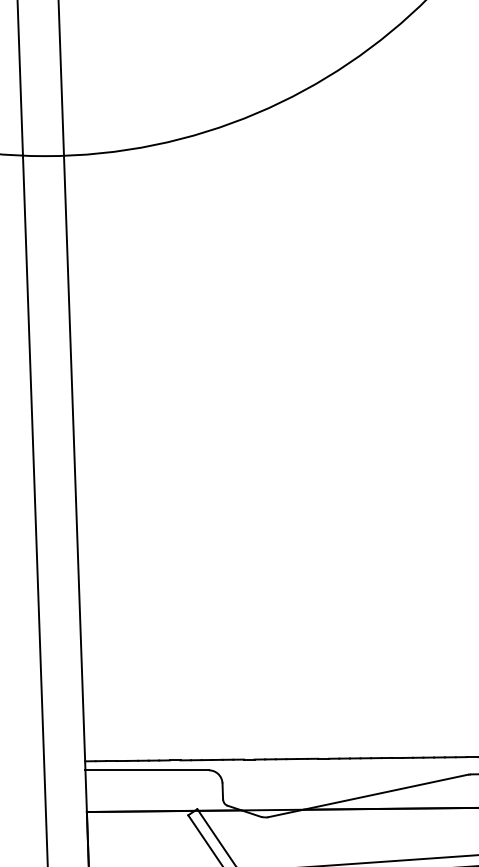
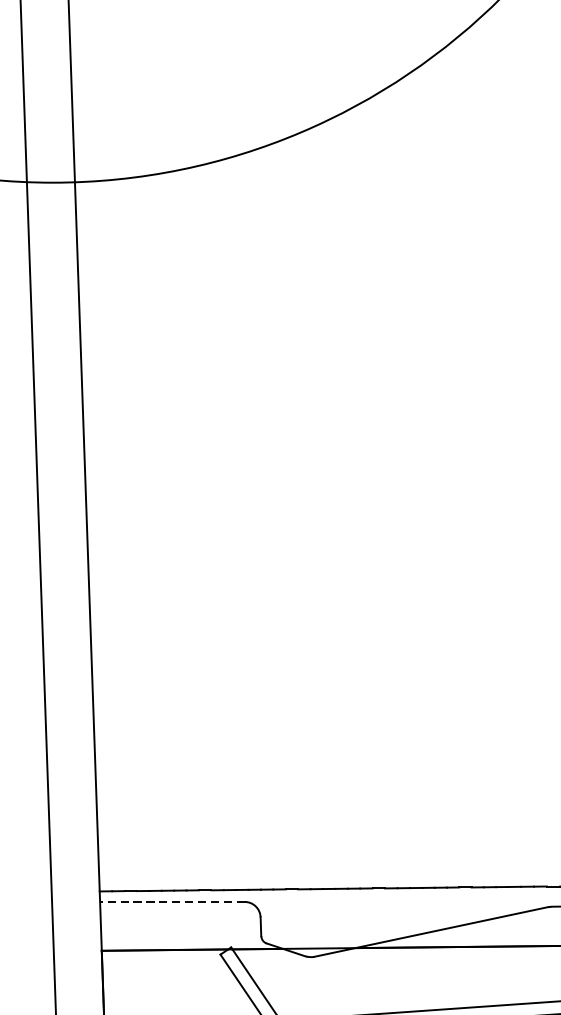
line: (147, 770) -> (172, 902), solid -> dashed

